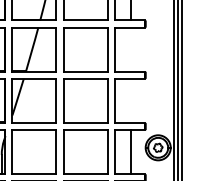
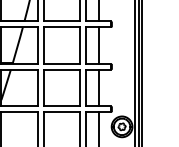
line: (130, 49) -> (99, 45), added
line: (130, 100) -> (99, 87), added

